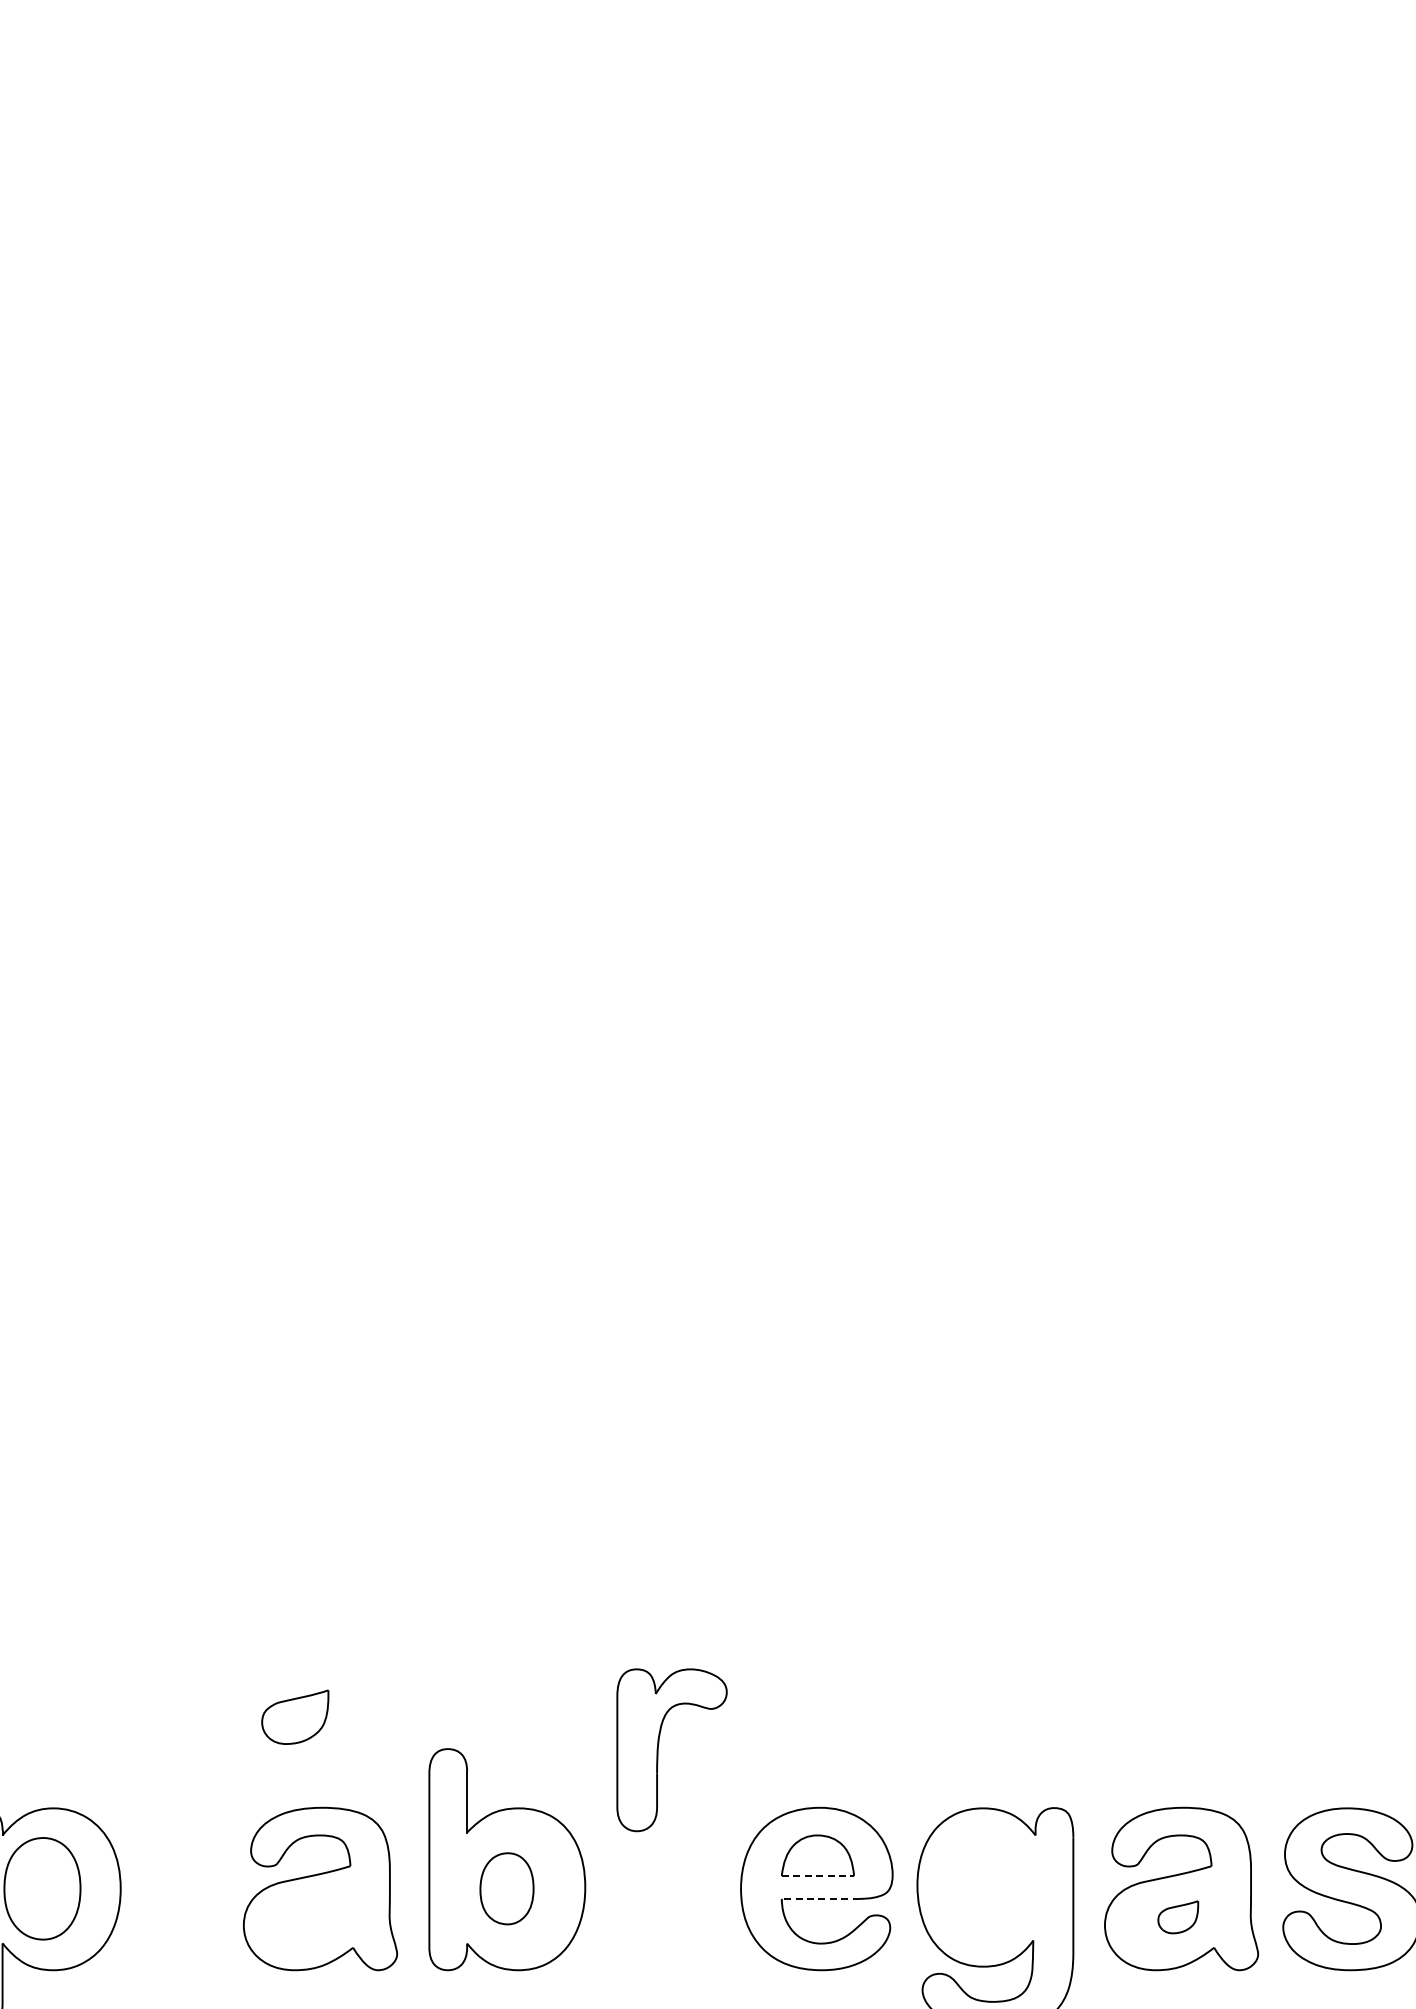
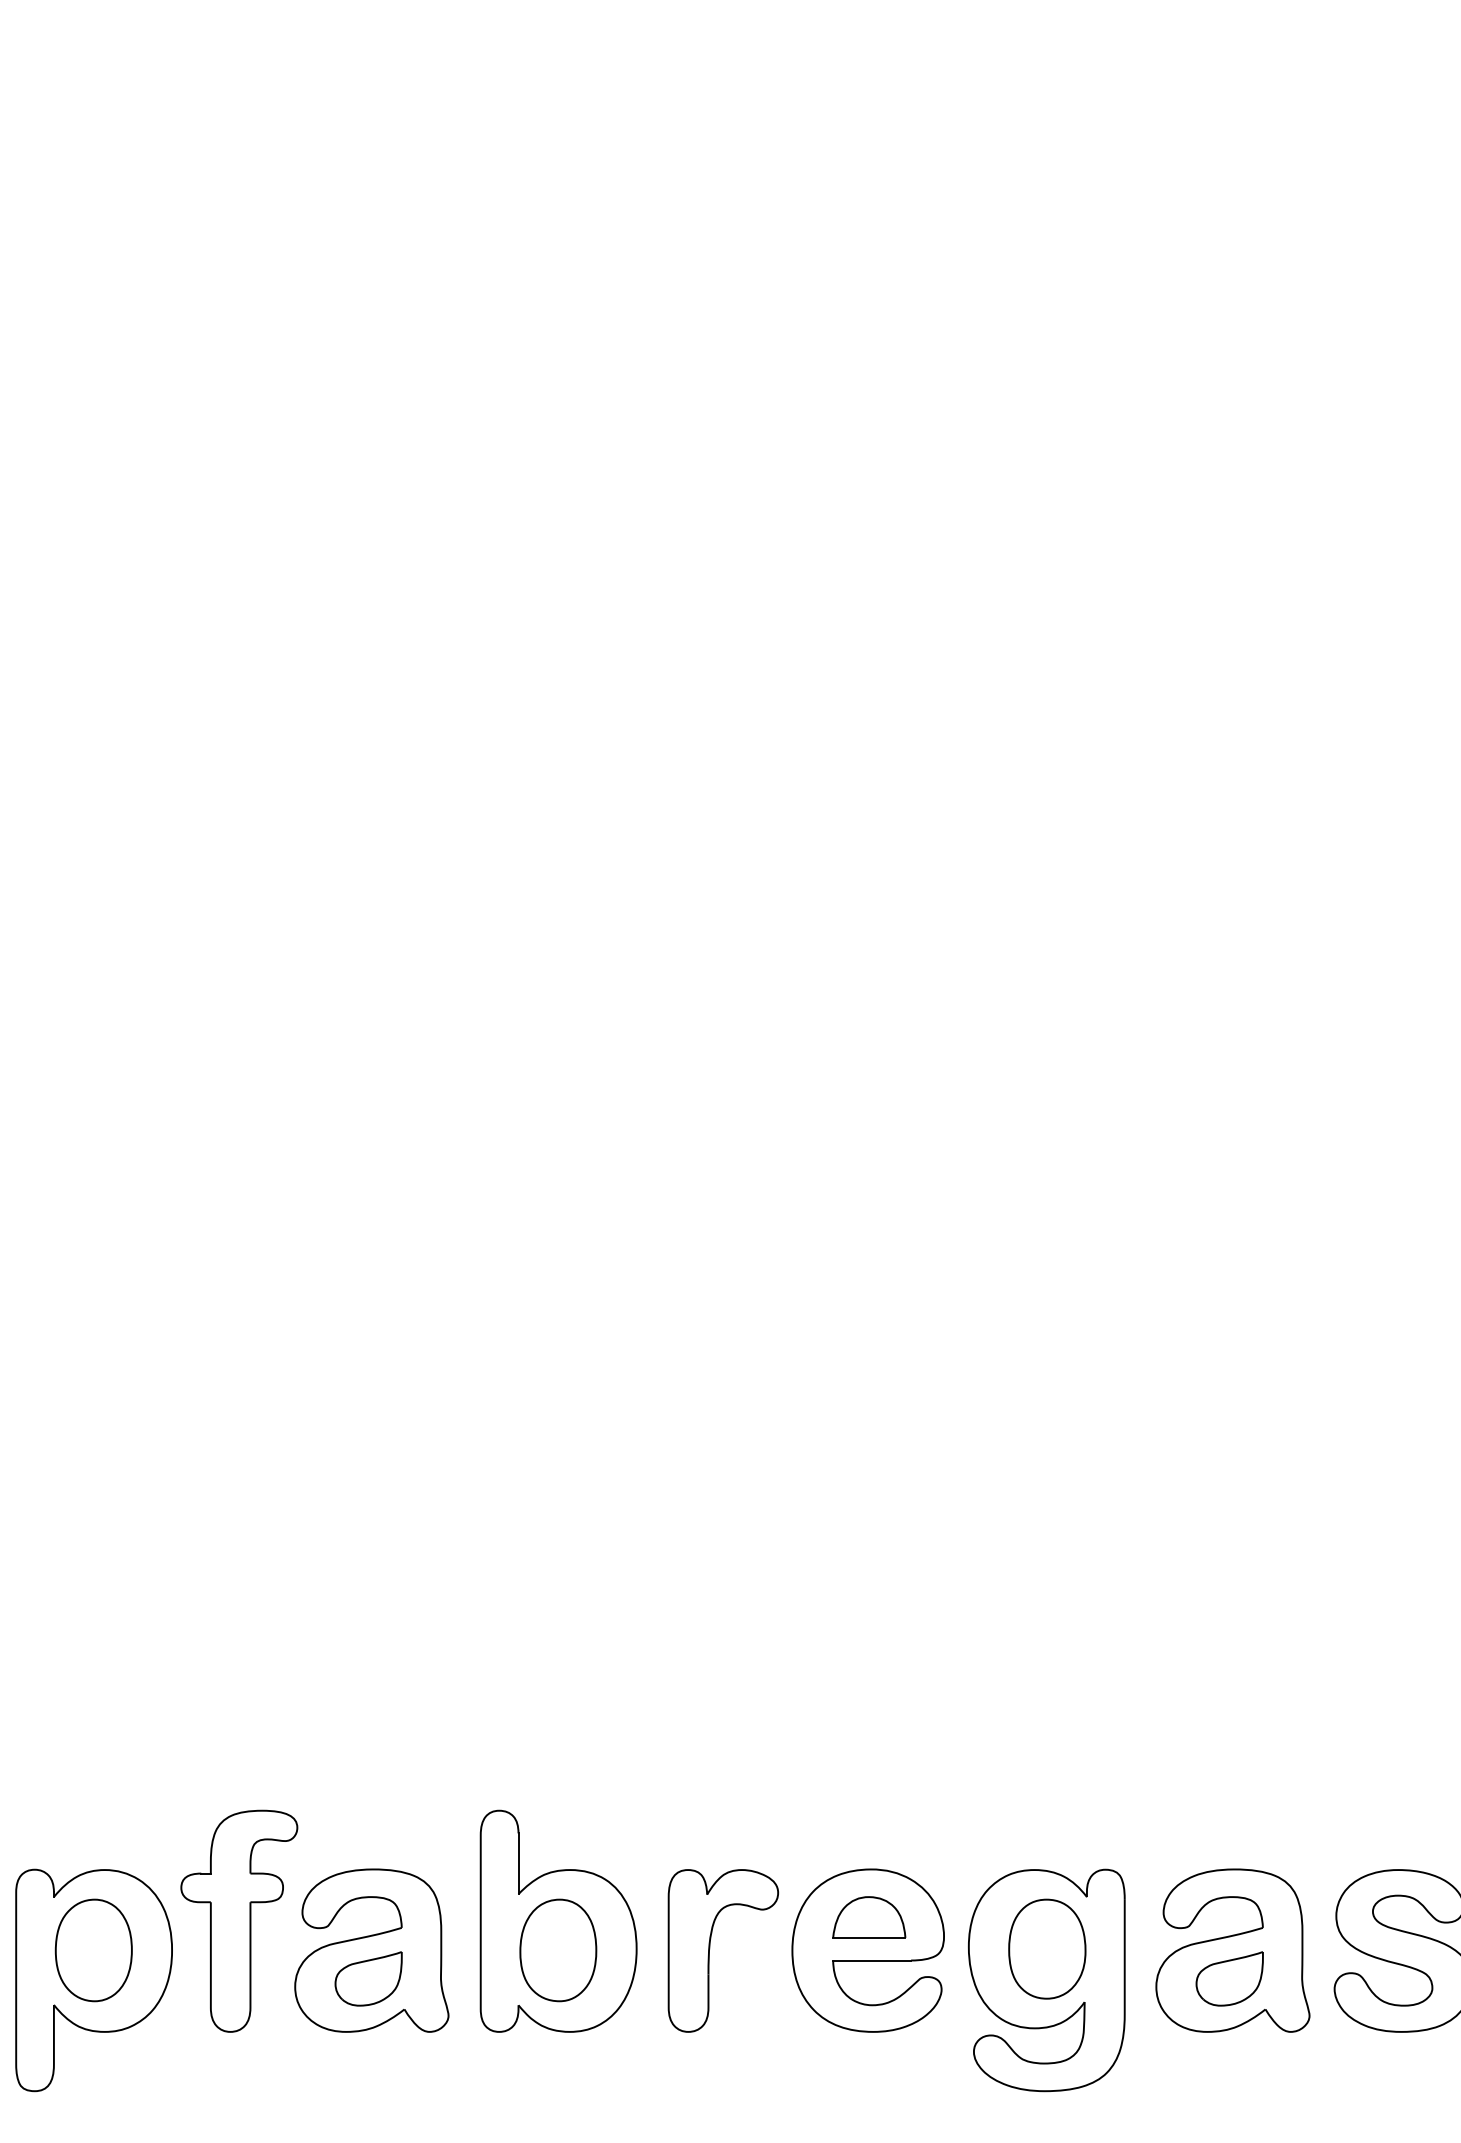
part: (295, 1716) -> (368, 1978), moved
part: (659, 1747) -> (710, 1948), moved
part: (188, 1858) -> (239, 1920), added
line: (818, 1875) -> (869, 1937), dashed -> solid
part: (996, 1886) -> (1047, 1948), added
part: (507, 1888) -> (558, 1950), size x1.43
line: (821, 1898) -> (872, 1960), dashed -> solid
part: (1178, 1916) -> (1229, 1978), size x1.67

